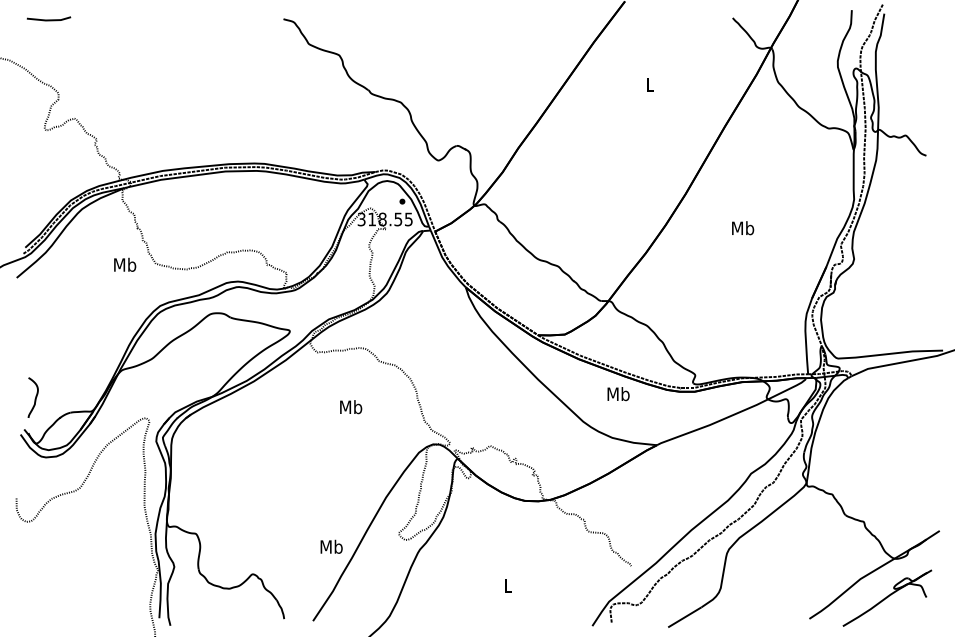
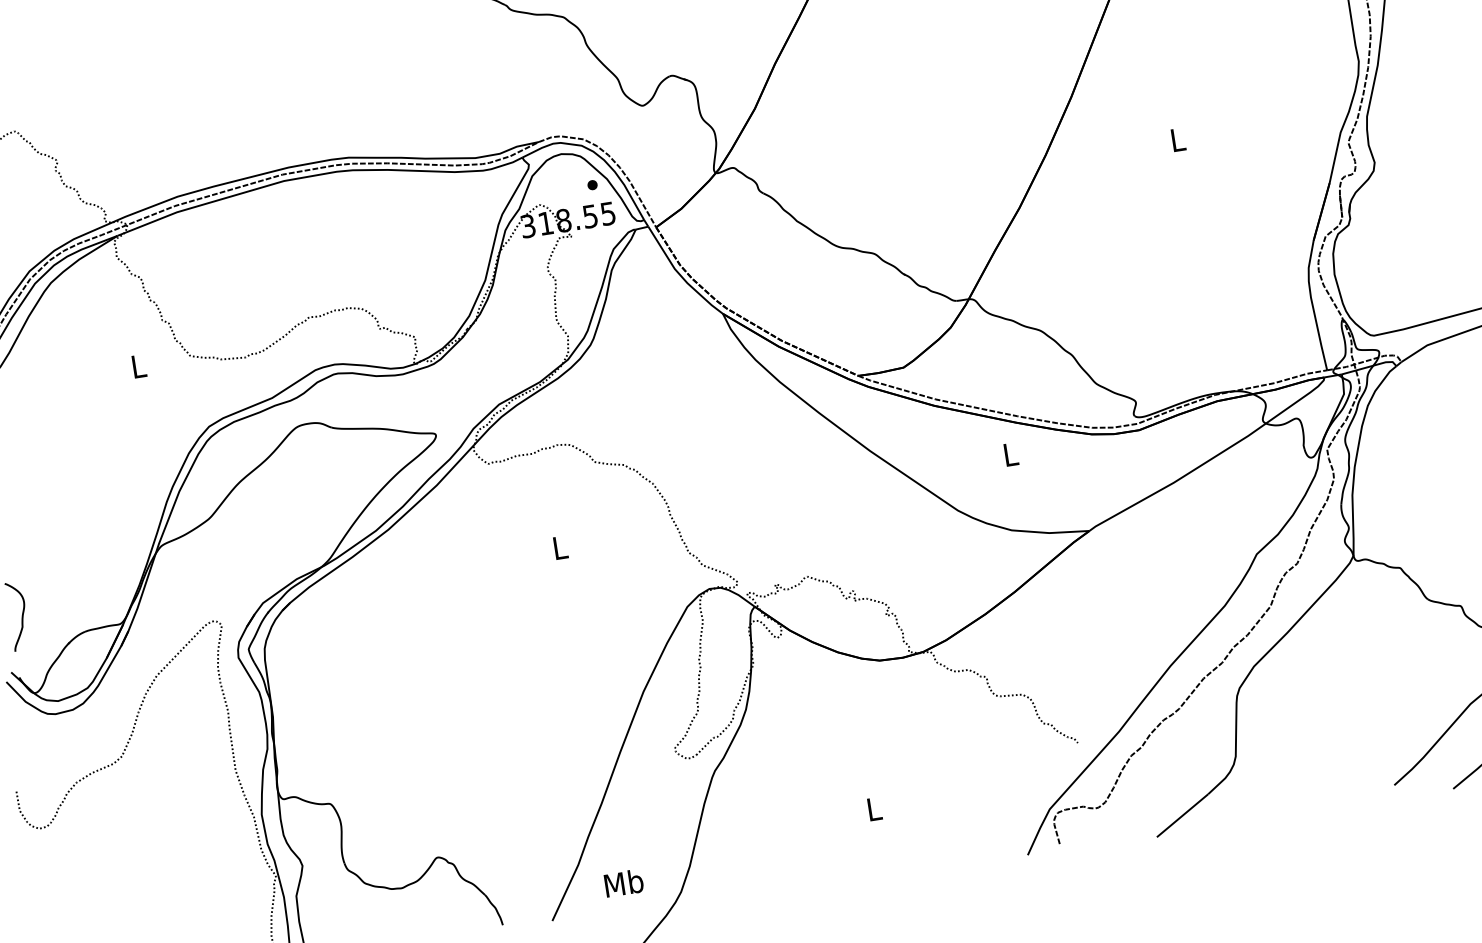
text: (743, 228) -> (1178, 140), Mb -> L
text: (125, 264) -> (139, 365), Mb -> L
text: (618, 394) -> (1010, 455), Mb -> L
text: (351, 407) -> (560, 548), Mb -> L
text: (331, 546) -> (623, 882), moved

